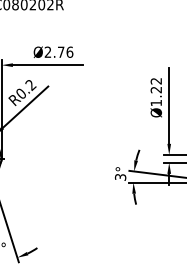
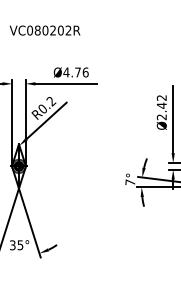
text: (48, 52) -> (66, 72), Ø2.76 -> Ø4.76
text: (155, 96) -> (161, 111), Ø1.22 -> Ø2.42
text: (120, 177) -> (130, 182), 3° -> 7°

